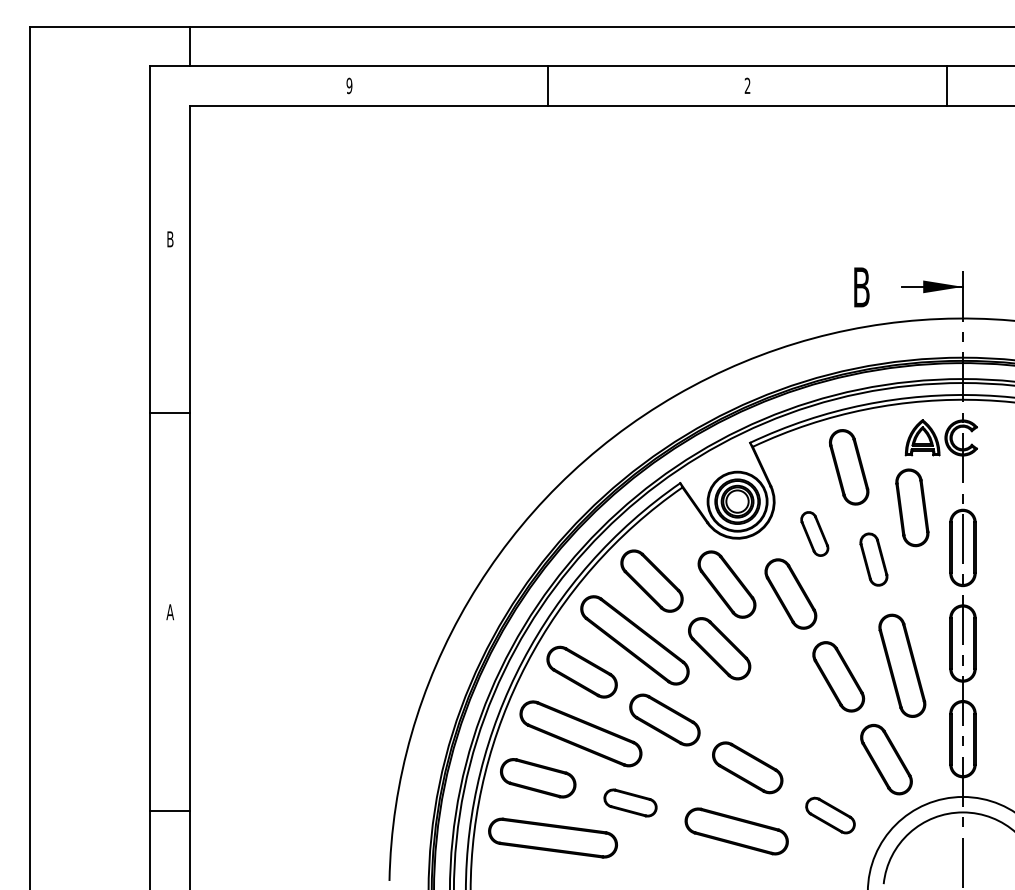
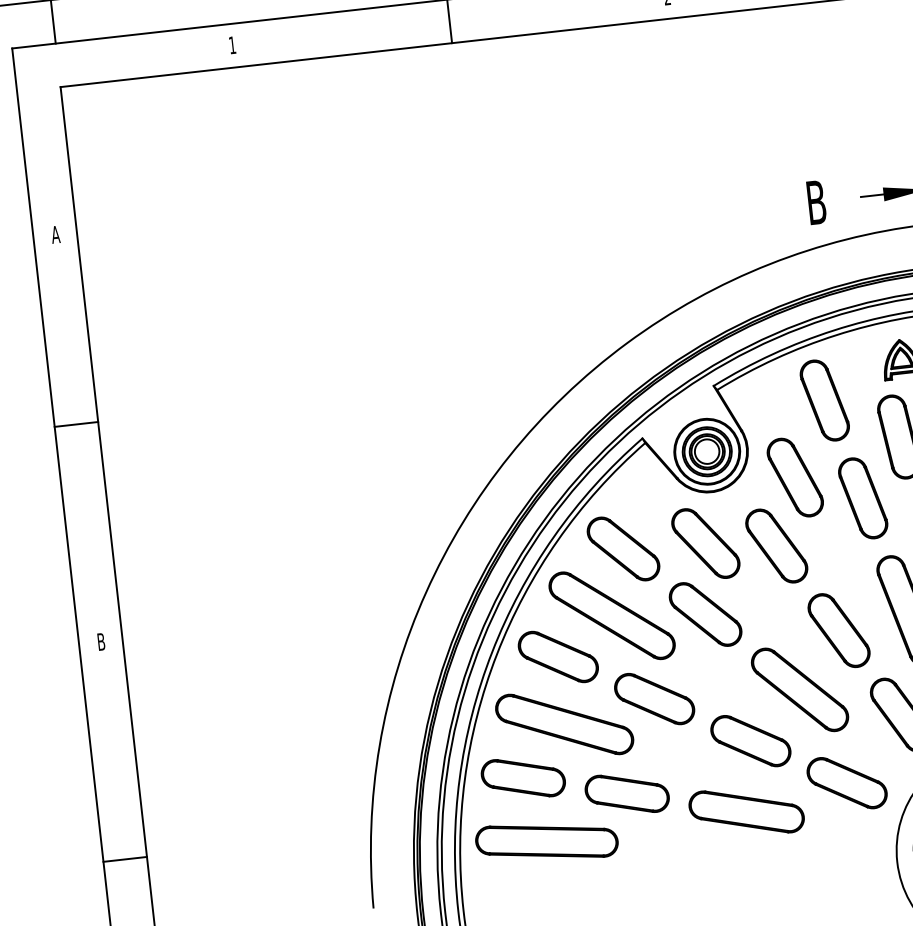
text: (349, 85) -> (232, 44), 9 -> 1
text: (170, 239) -> (55, 234), B -> A
part: (814, 533) -> (795, 477), size x1.67
part: (873, 559) -> (862, 498), size x1.43
text: (170, 612) -> (101, 642), A -> B
part: (797, 726) -> (800, 689), added
part: (630, 802) -> (627, 793), size x1.43
part: (830, 815) -> (847, 783), size x1.43

